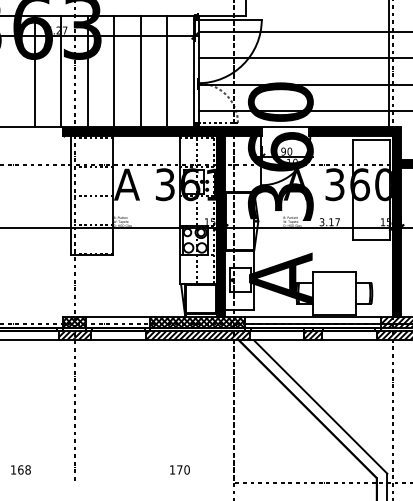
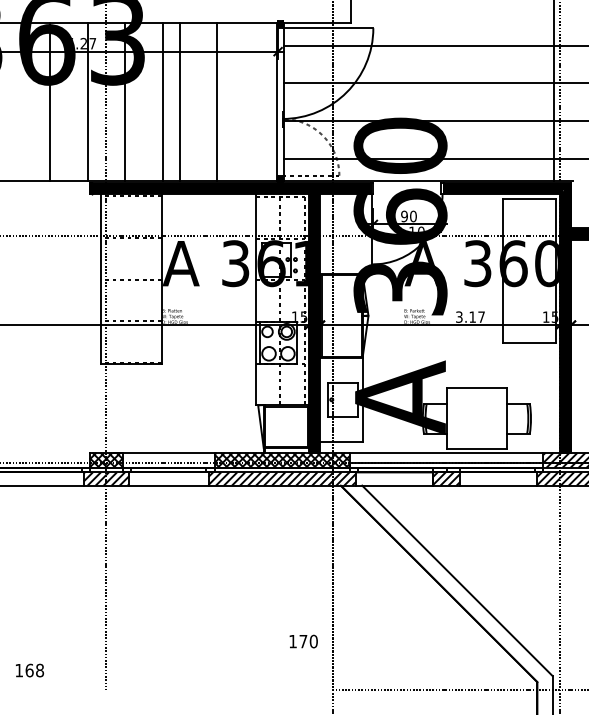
line: (140, 71) -> (179, 102), moved
line: (167, 71) -> (216, 102), moved
text: (179, 469) -> (303, 641), moved

